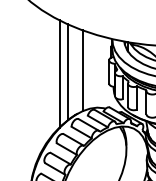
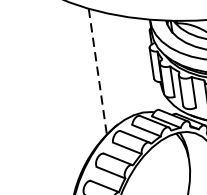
line: (82, 70) -> (116, 66), removed
line: (67, 72) -> (97, 72), solid -> dashed
line: (59, 73) -> (87, 74), removed

